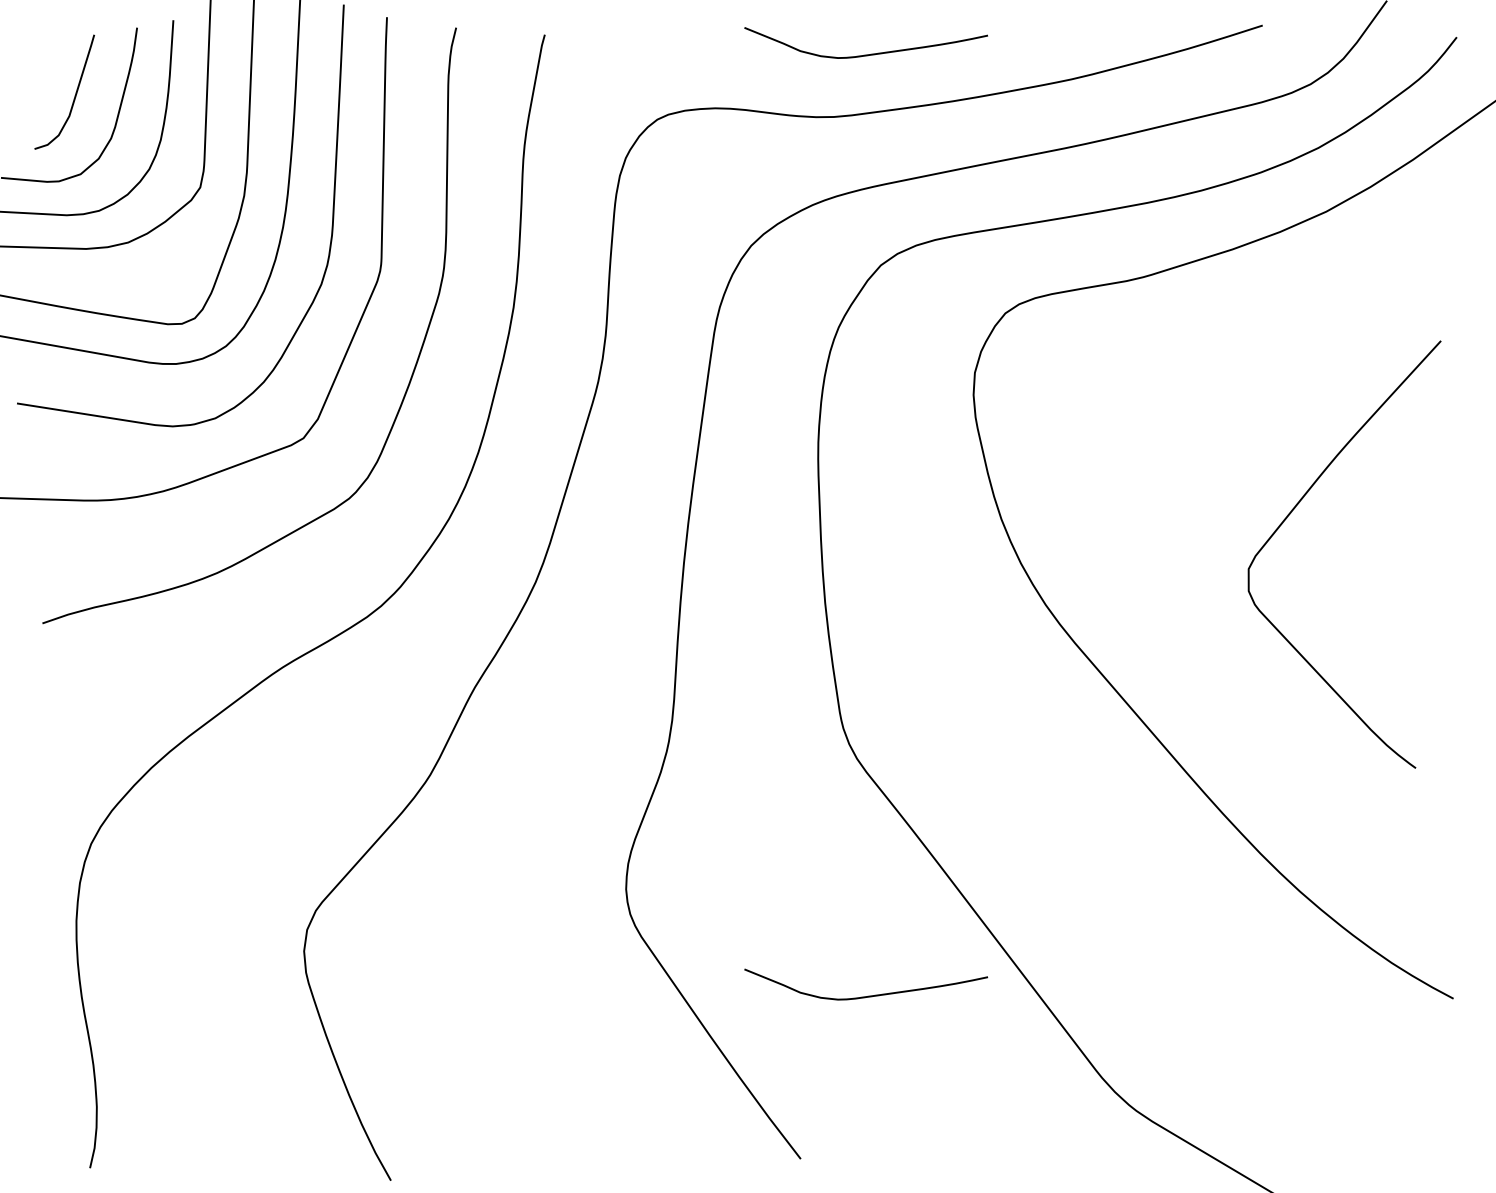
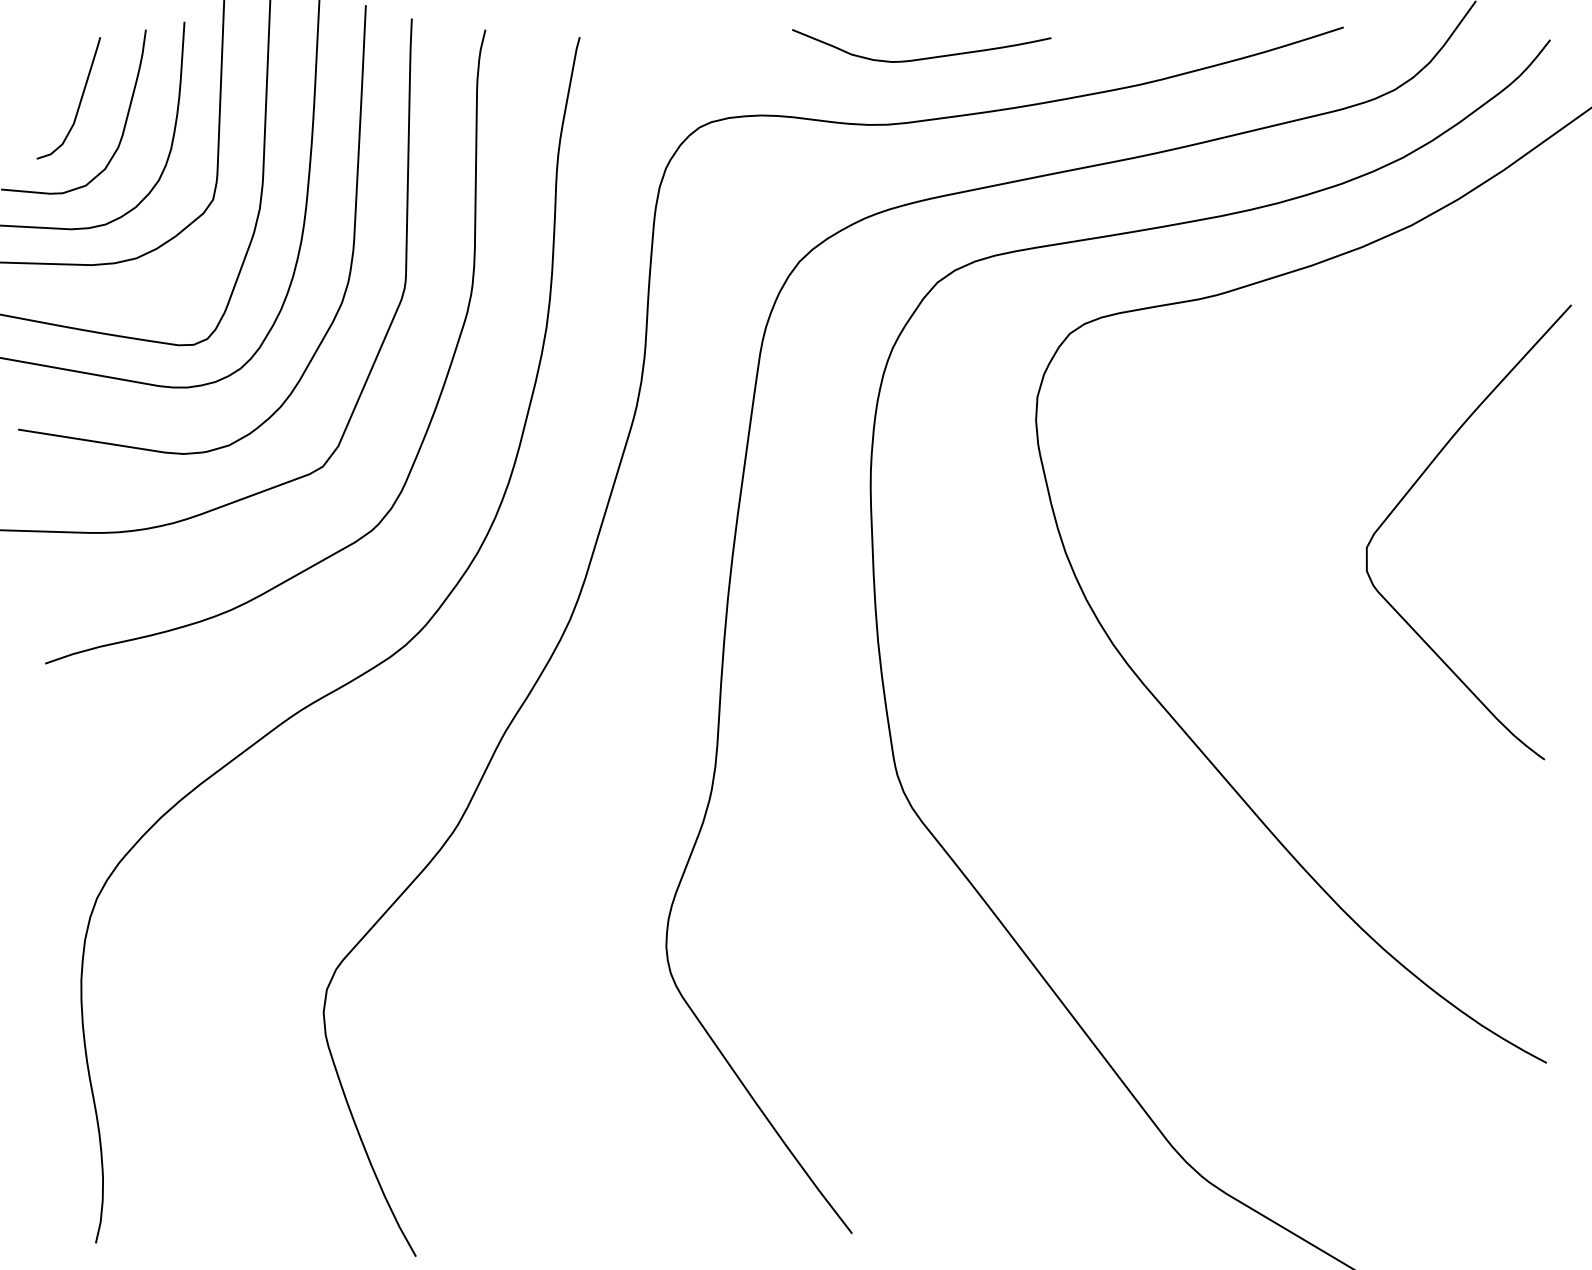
curve: (1290, 514) -> (1411, 489), moved
curve: (869, 995) -> (925, 1059), removed

